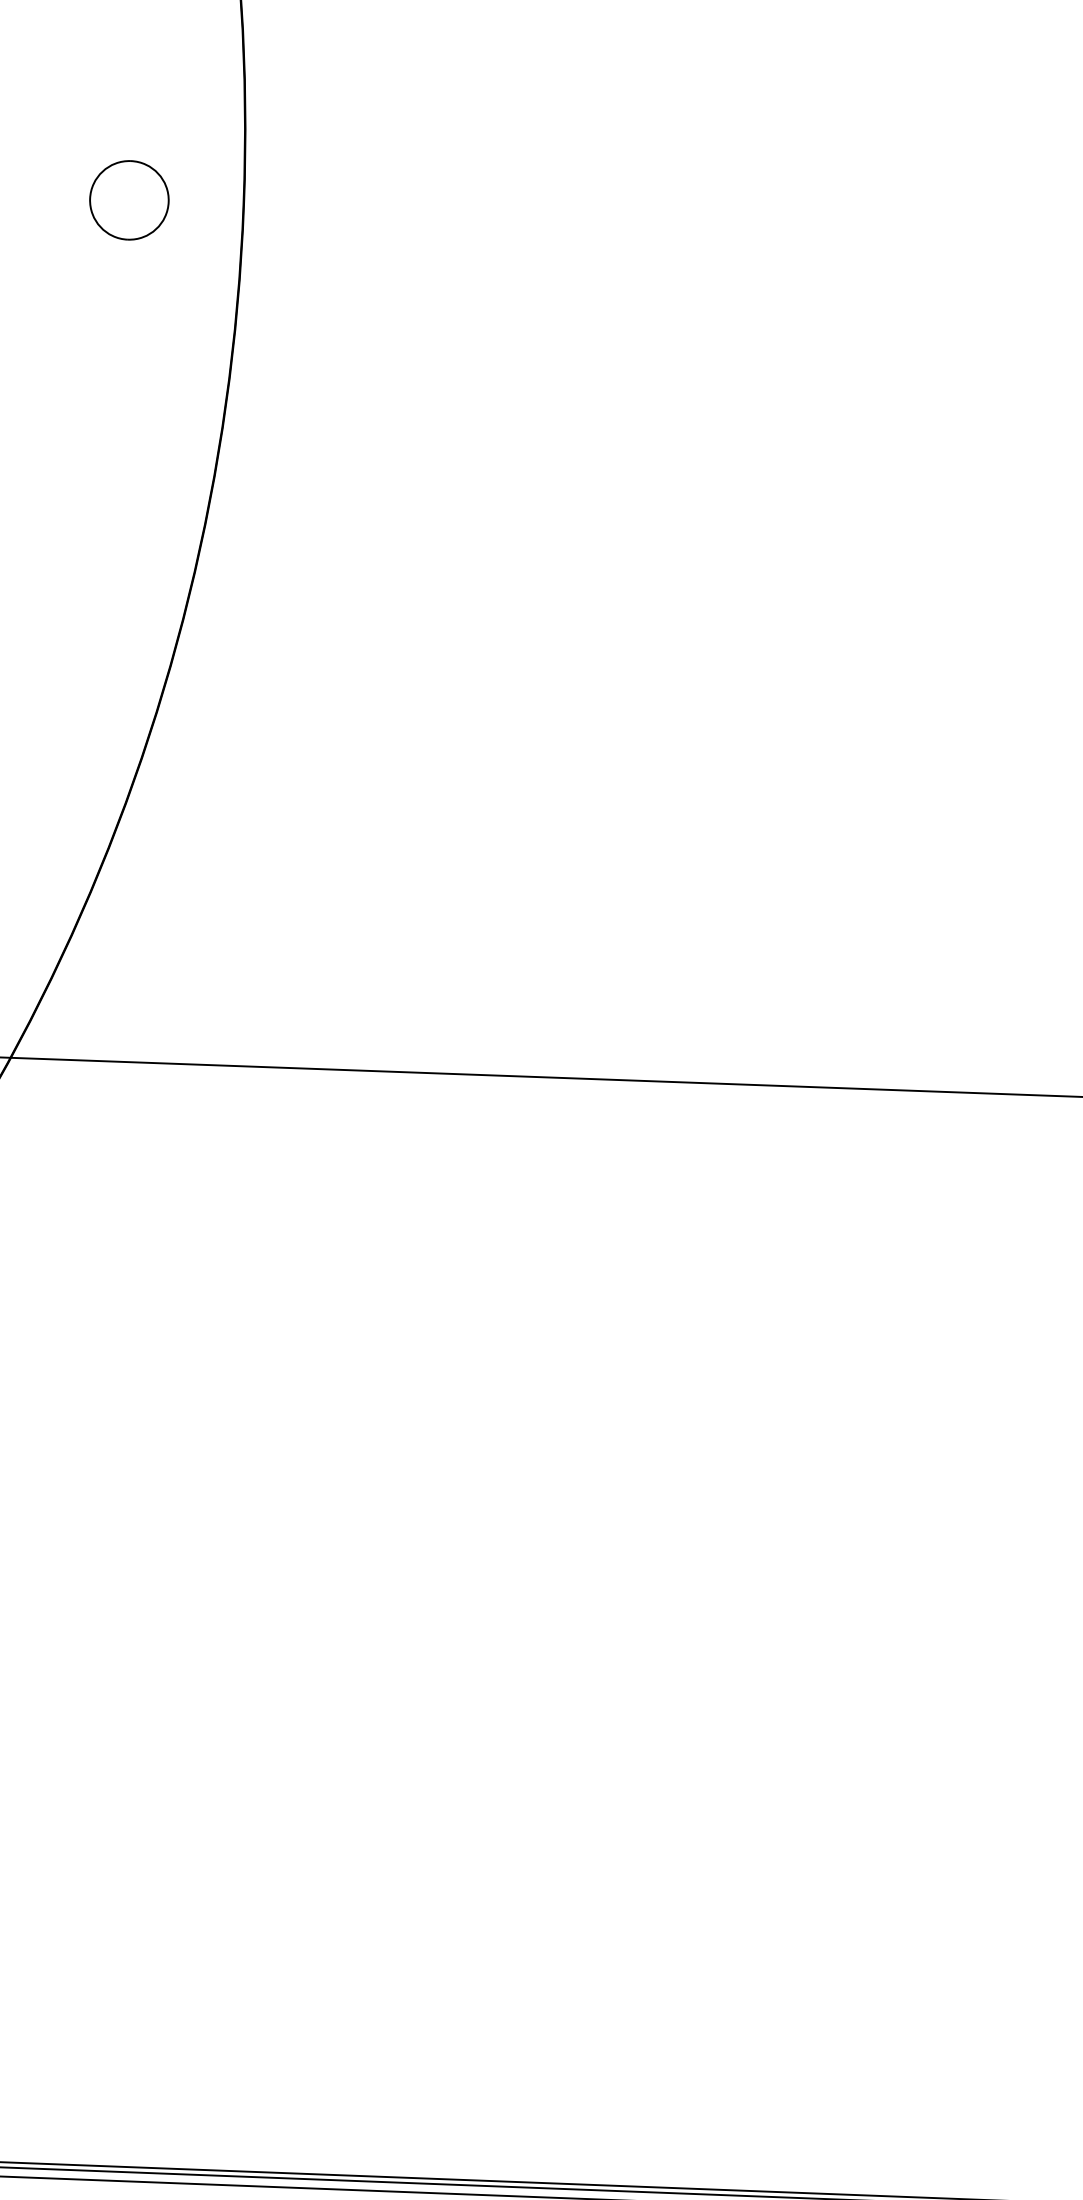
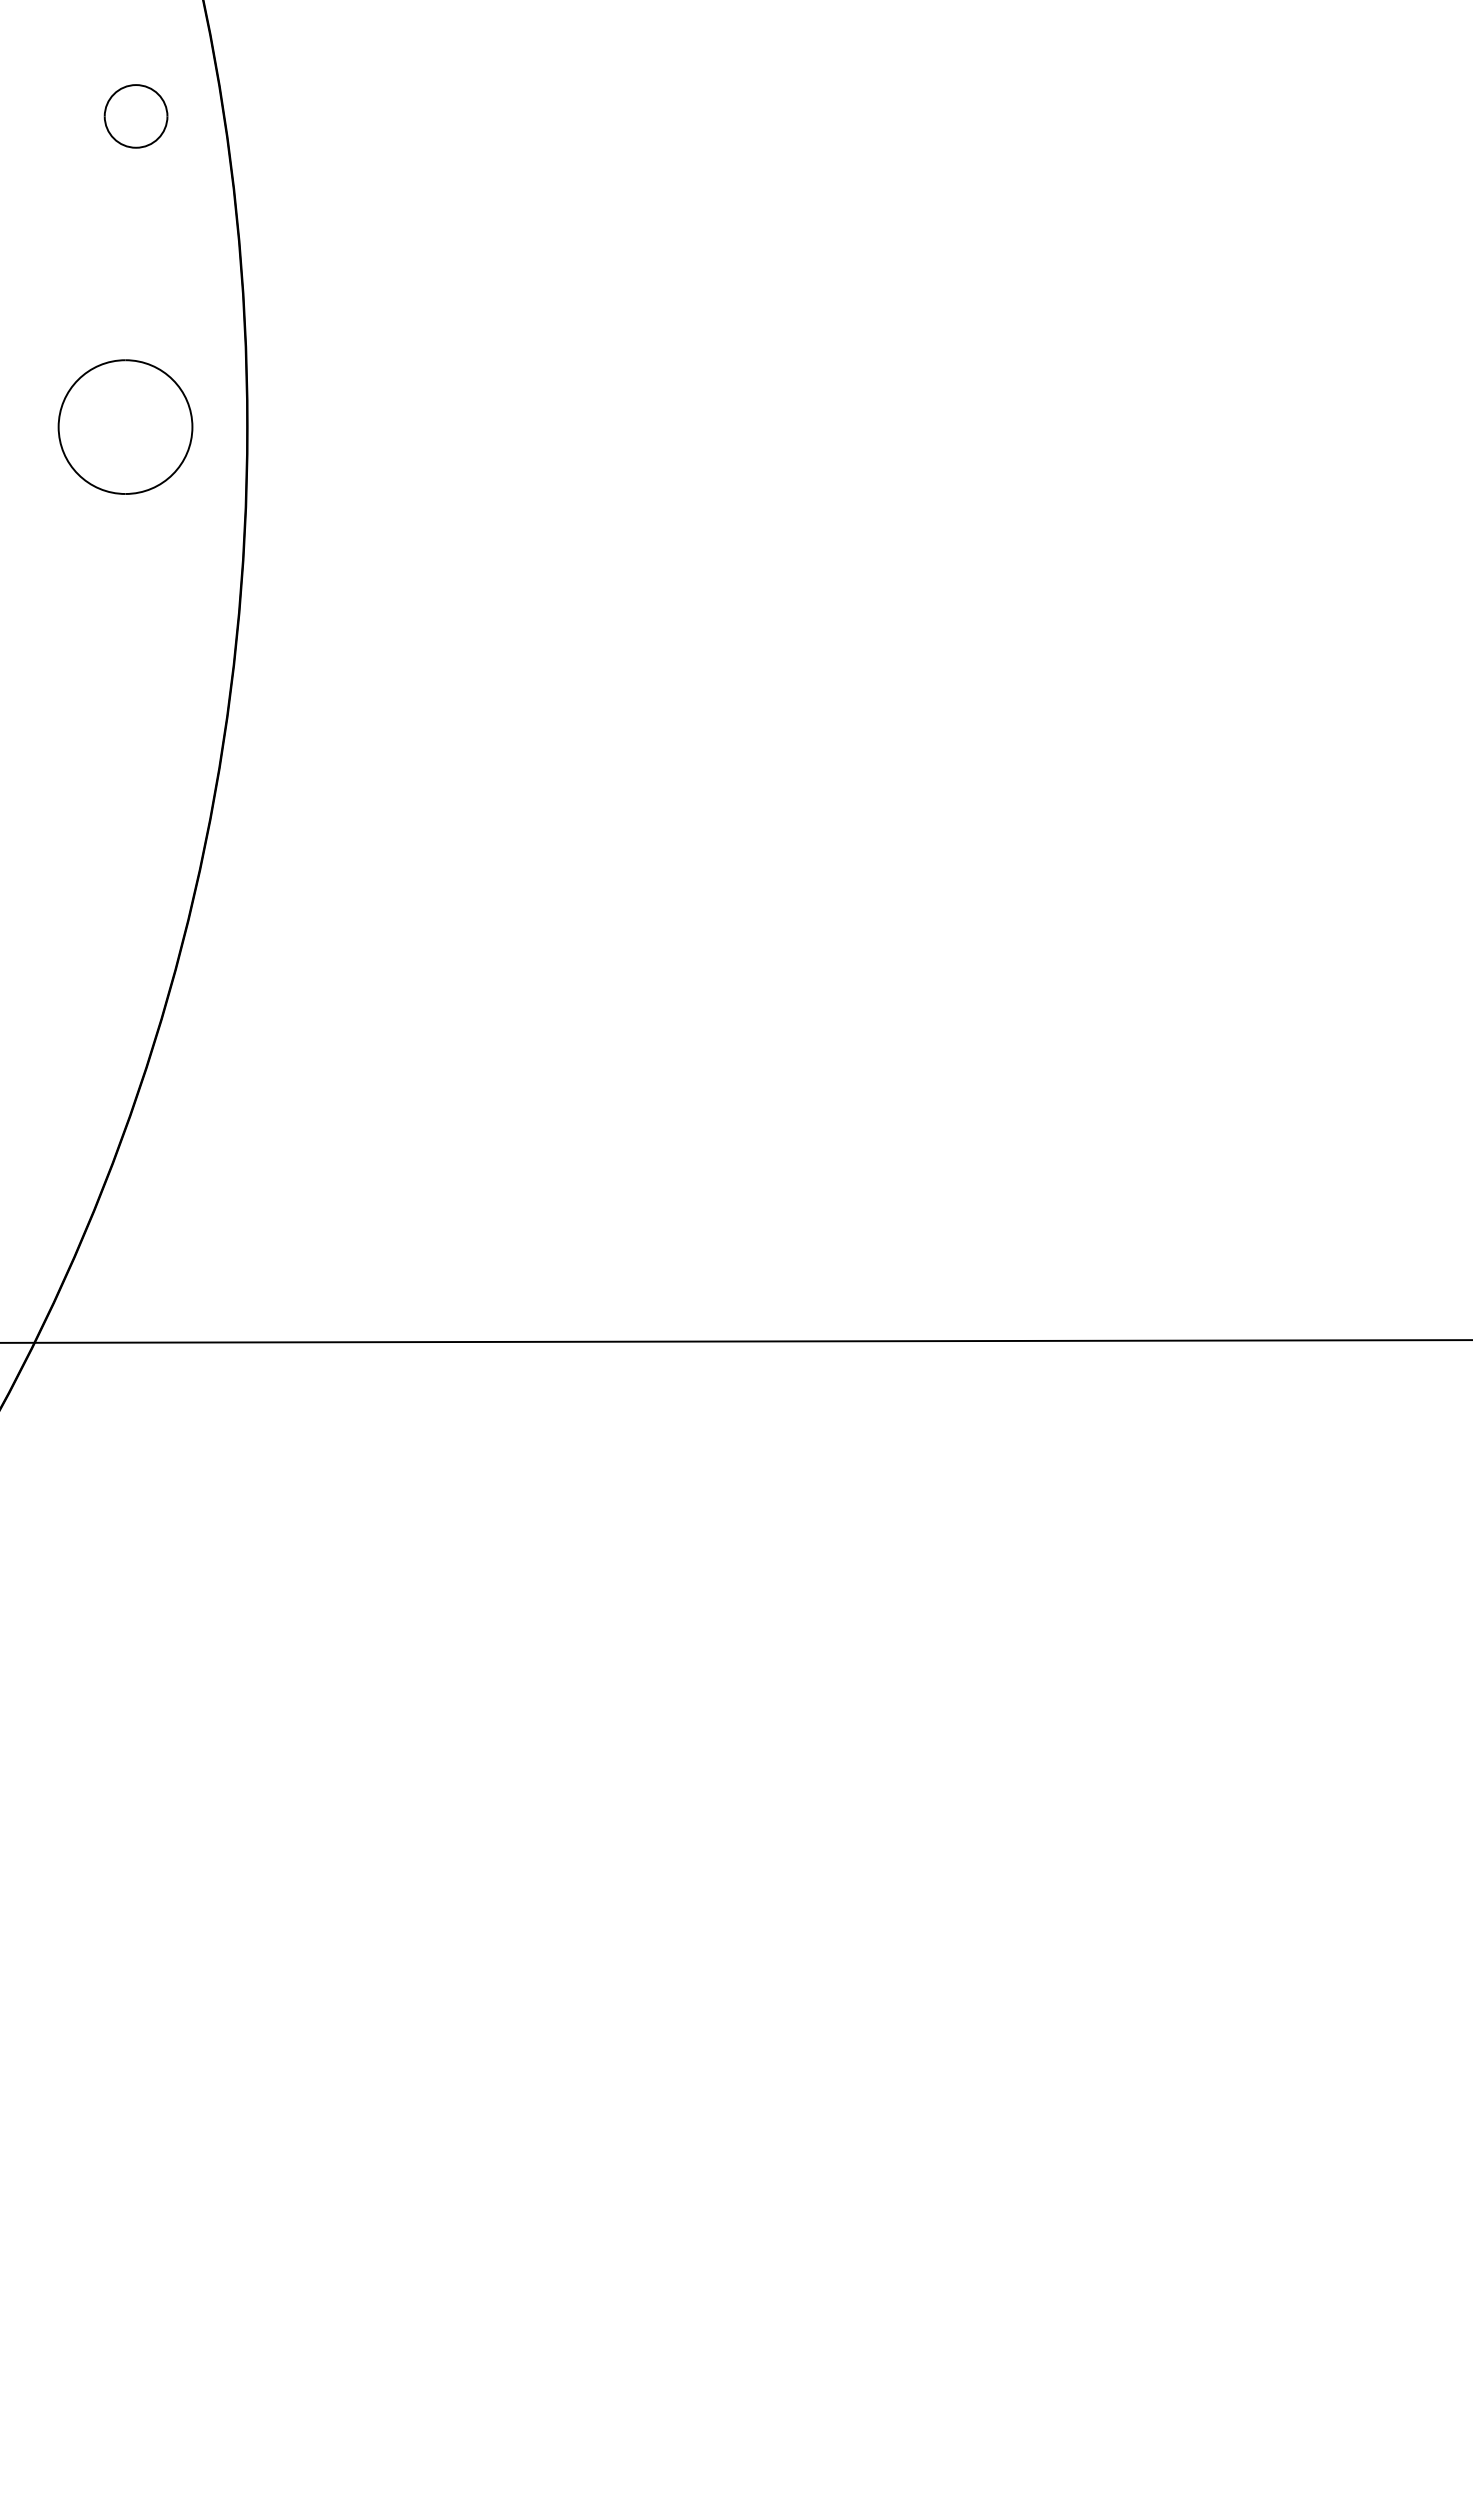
part: (129, 199) -> (125, 426), size x1.6

